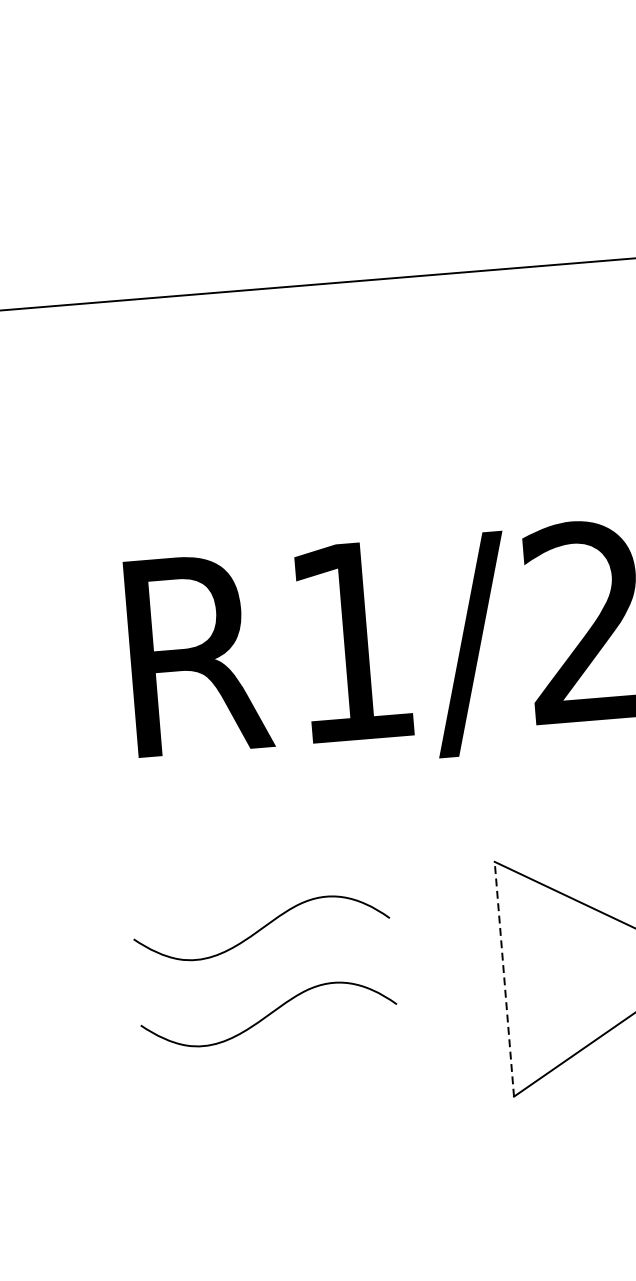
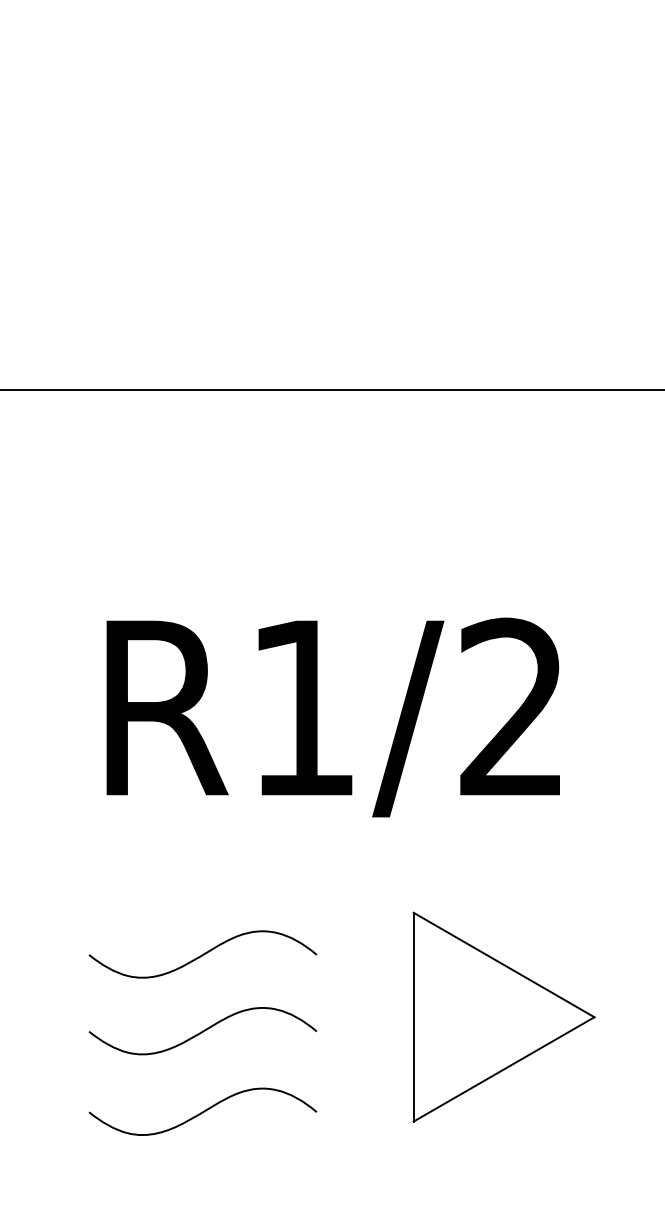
line: (504, 978) -> (413, 1016), dashed -> solid
curve: (275, 1104) -> (202, 1111), added

